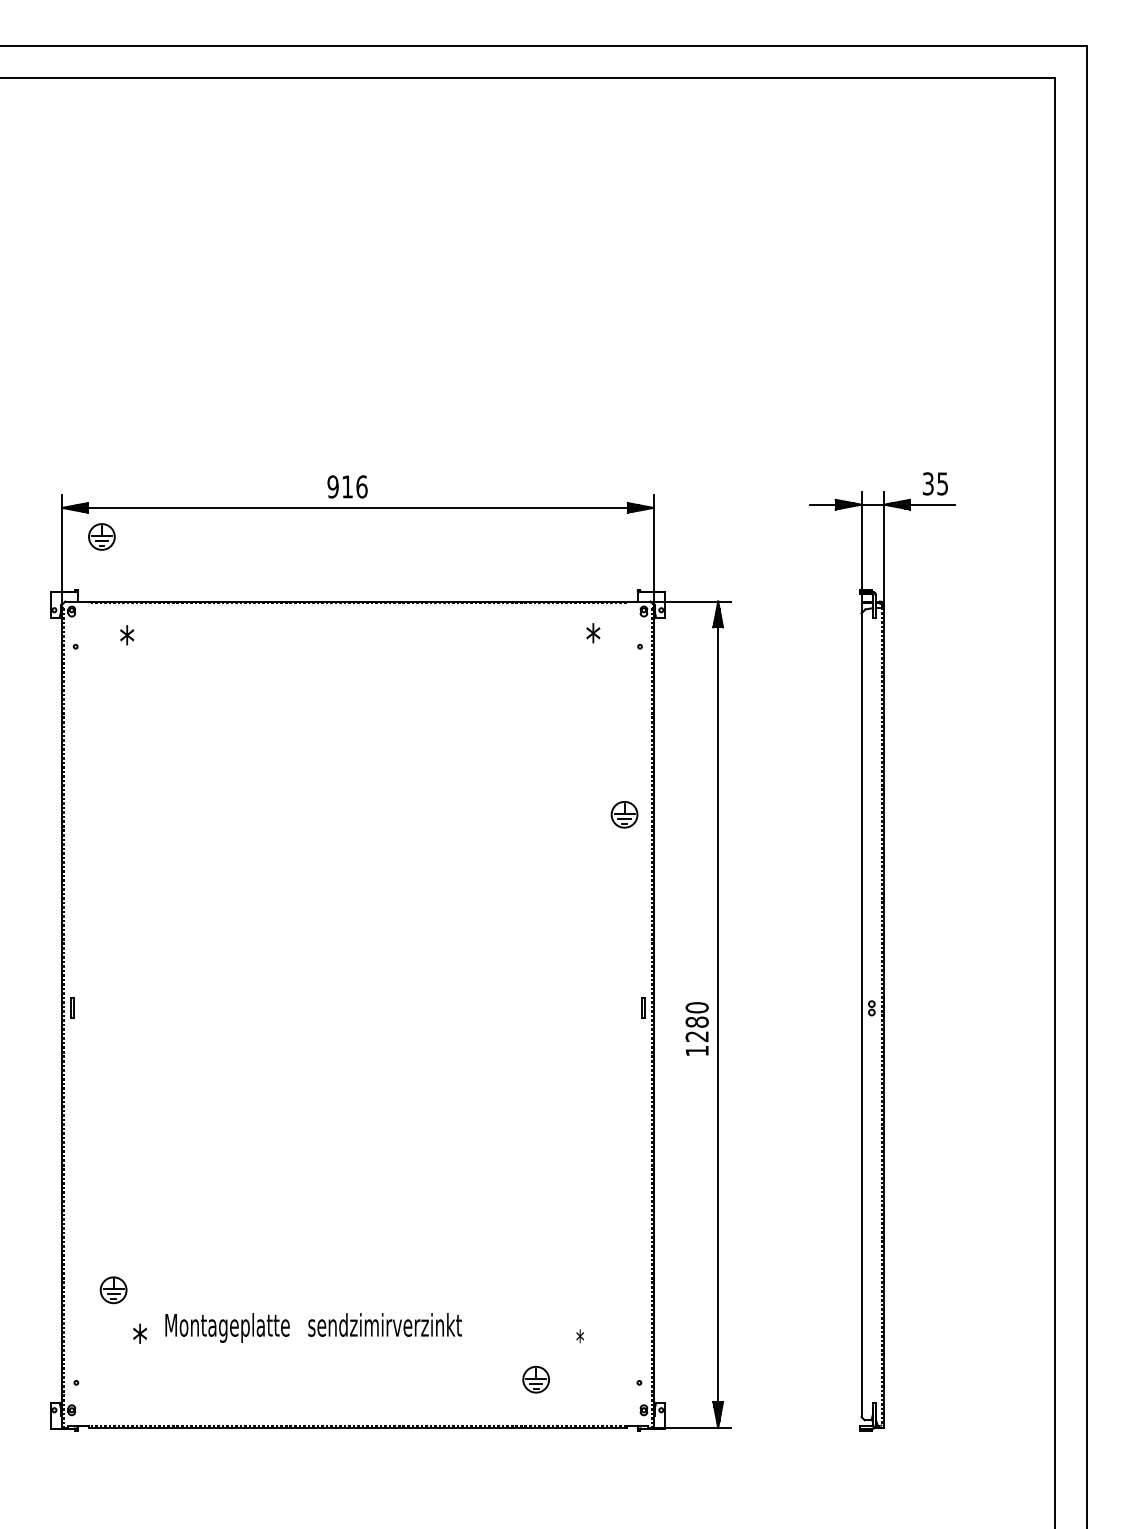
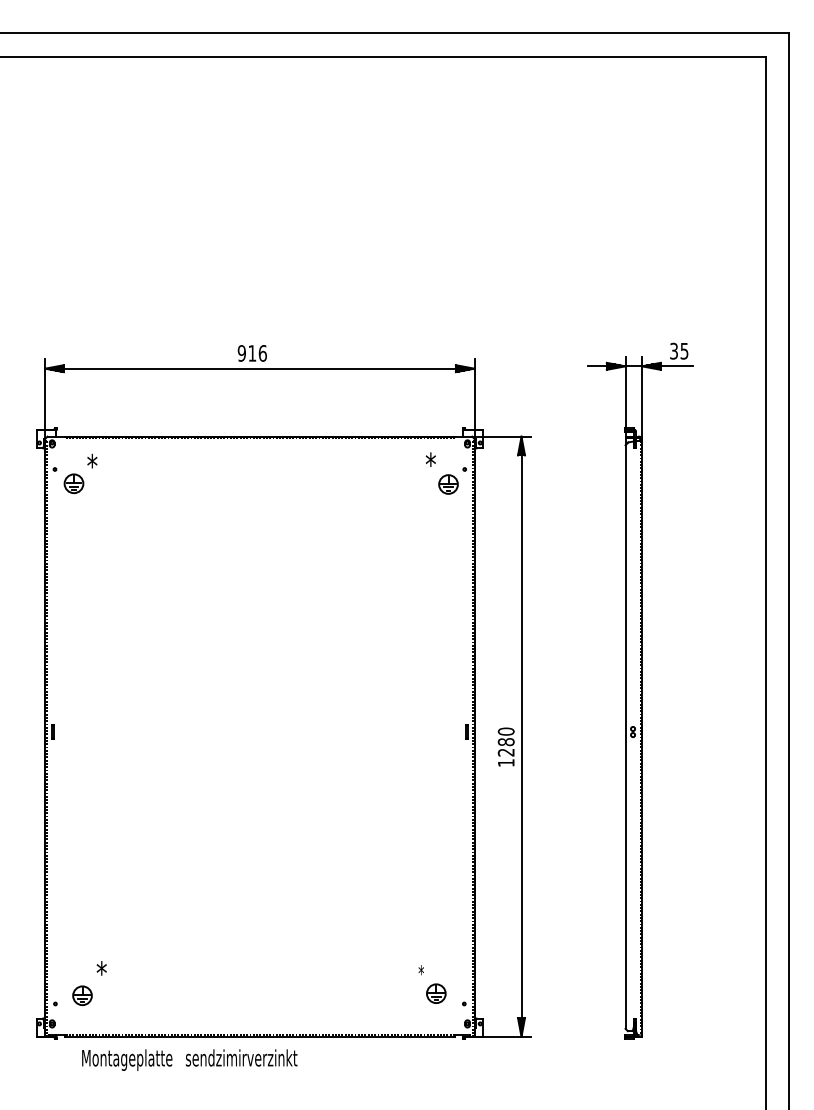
part: (101, 536) -> (73, 483), moved
part: (624, 814) -> (448, 484), moved
part: (113, 1289) -> (82, 995), moved
text: (313, 1327) -> (189, 1059), moved
part: (536, 1379) -> (436, 993), moved

